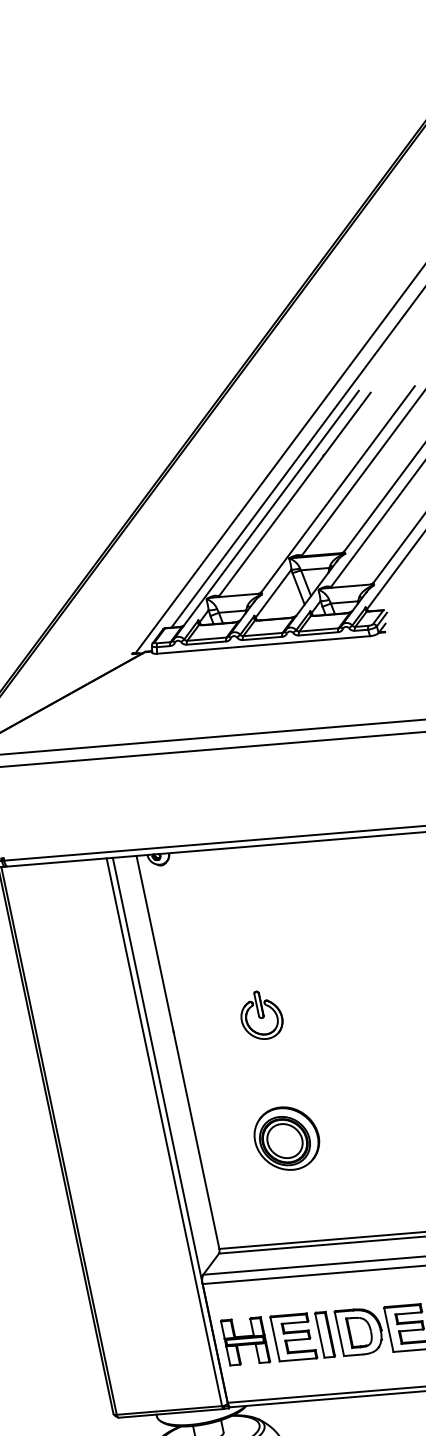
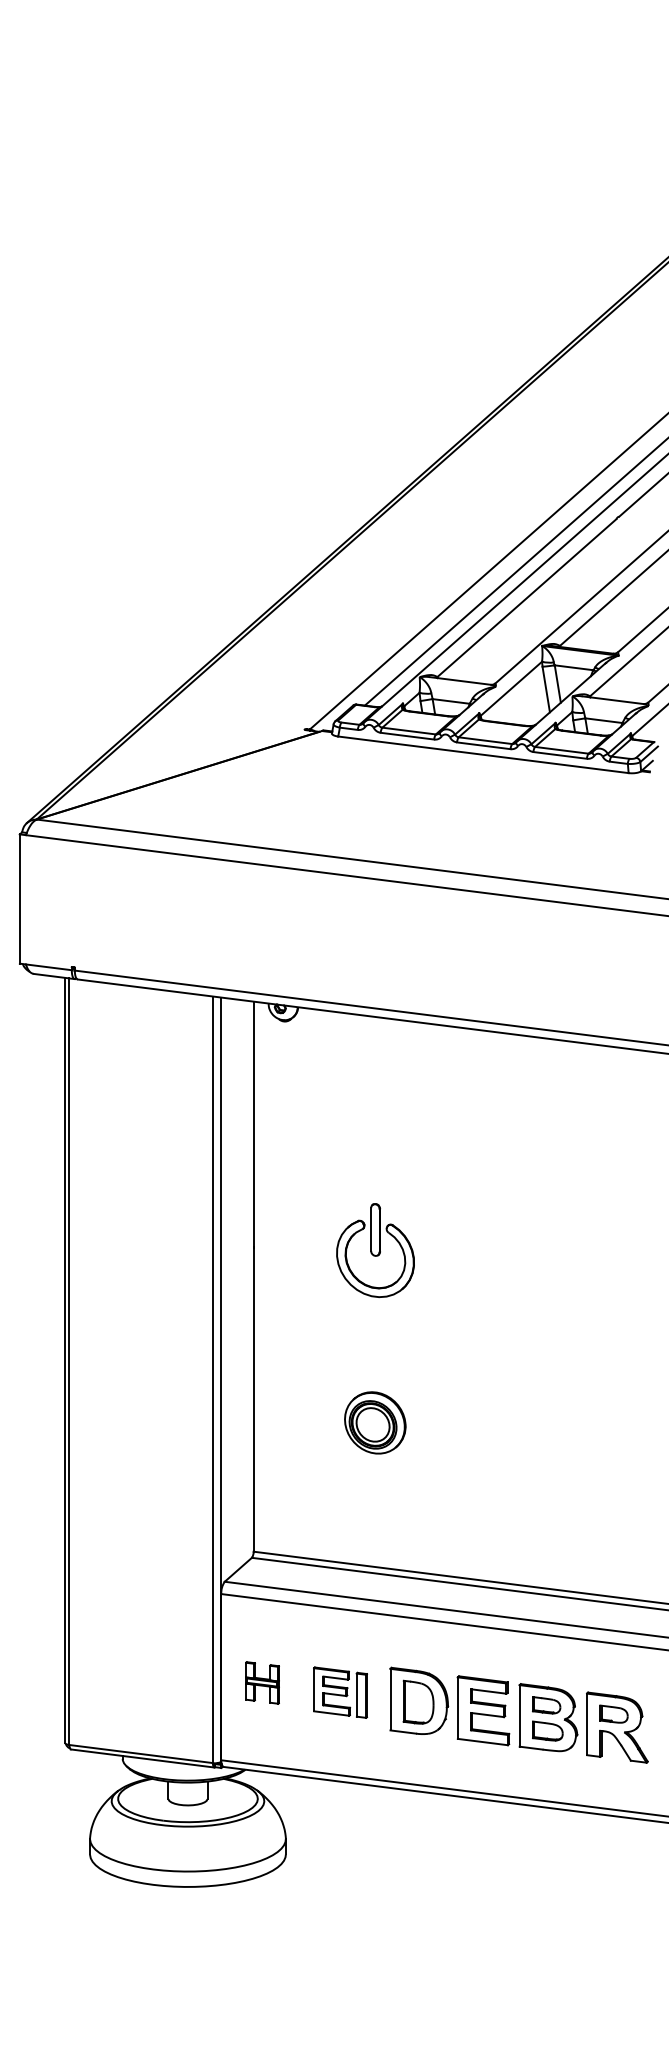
part: (261, 1015) -> (375, 1250), size x1.4
part: (286, 1138) -> (375, 1422), size x0.7
part: (302, 1336) -> (340, 1692), size x0.7
part: (245, 1341) -> (262, 1682), size x0.6

